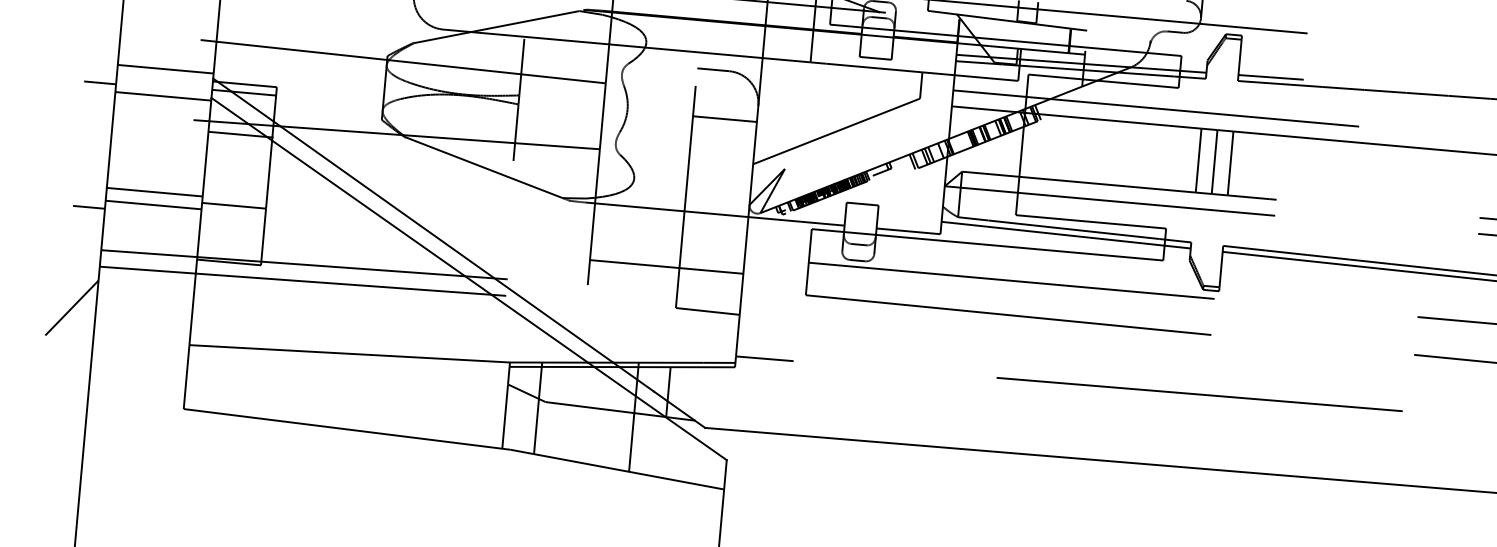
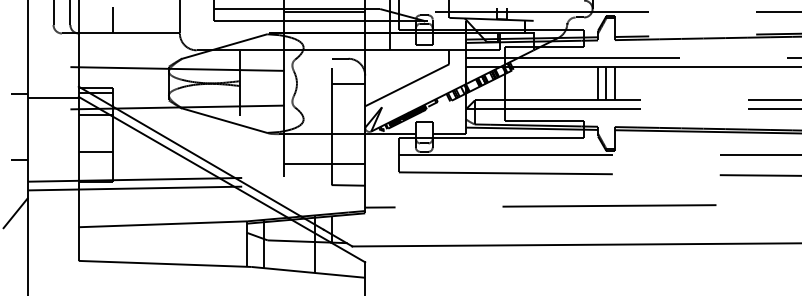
line: (165, 70) -> (53, 84), removed
line: (154, 191) -> (53, 148), removed
line: (153, 204) -> (53, 155), removed

